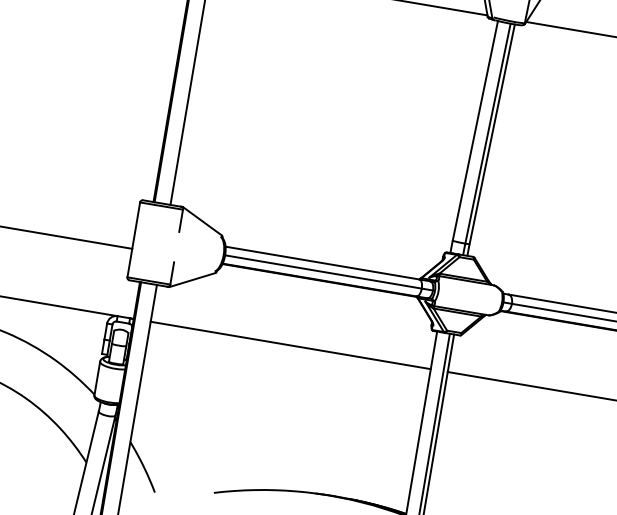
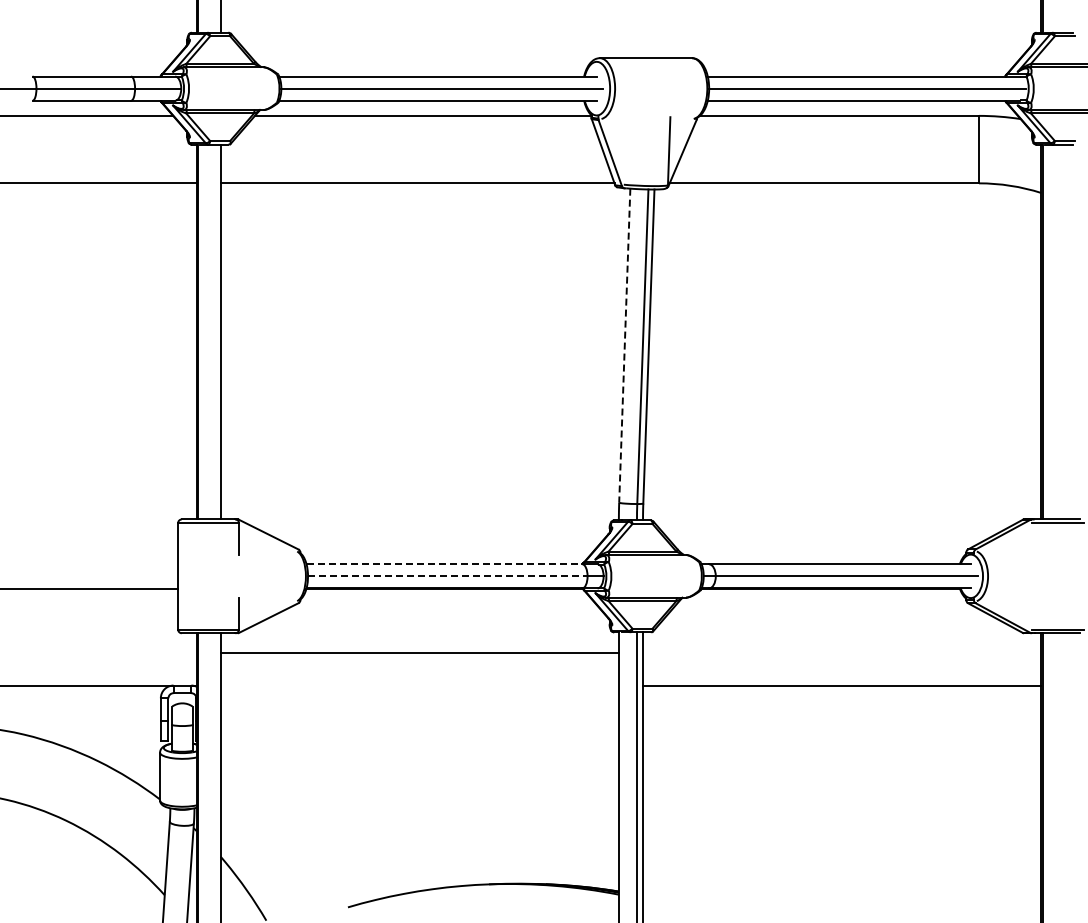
line: (475, 131) -> (624, 346), solid -> dashed
line: (322, 263) -> (444, 564), solid -> dashed
line: (323, 272) -> (447, 576), solid -> dashed
line: (290, 345) -> (419, 652), moved

